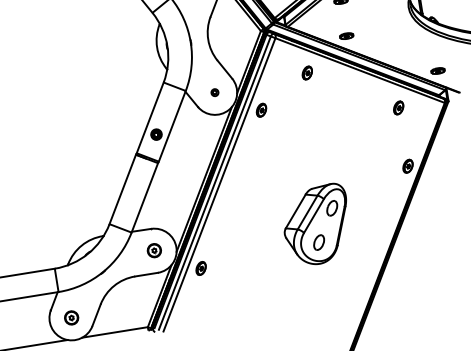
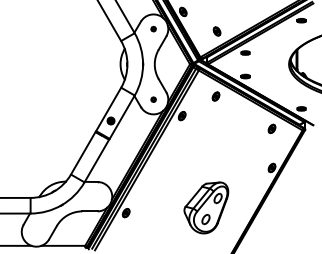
part: (317, 224) -> (206, 207), moved
part: (154, 250) -> (97, 196), removed
part: (71, 317) -> (36, 231), removed

